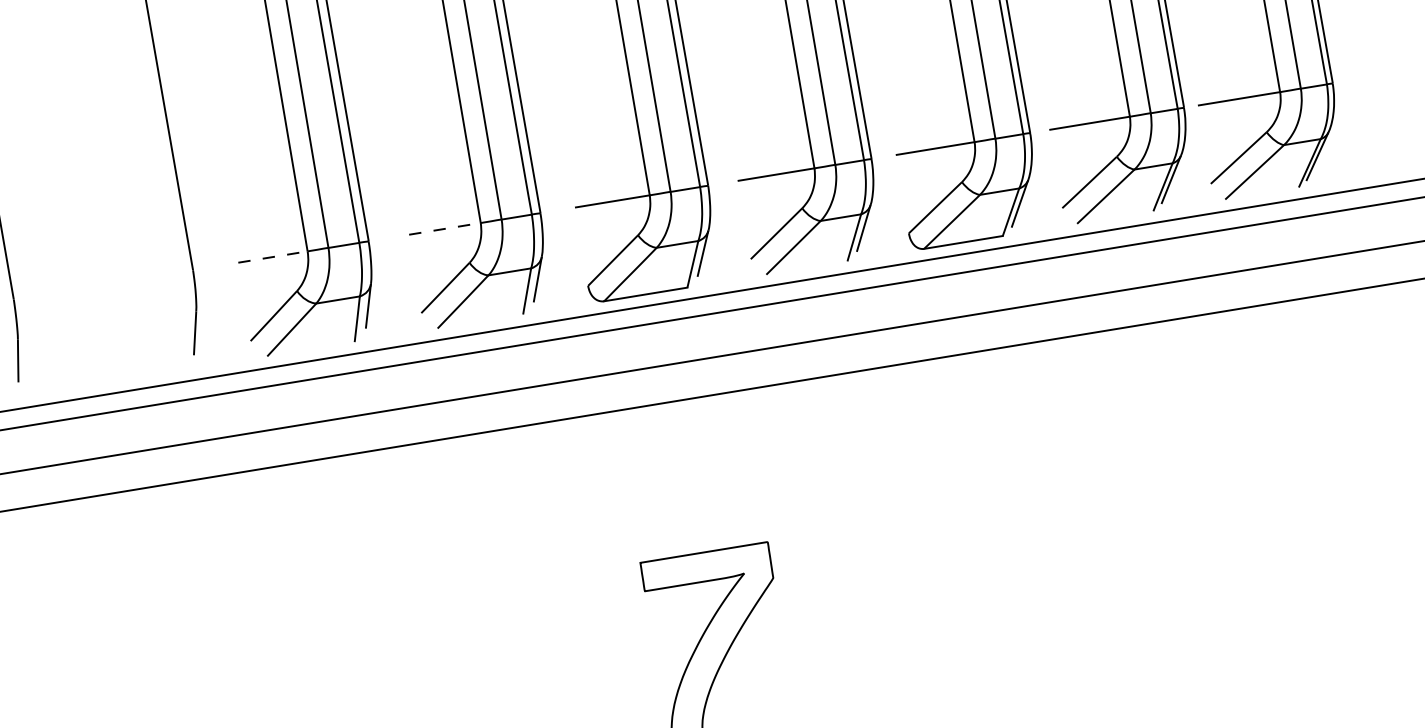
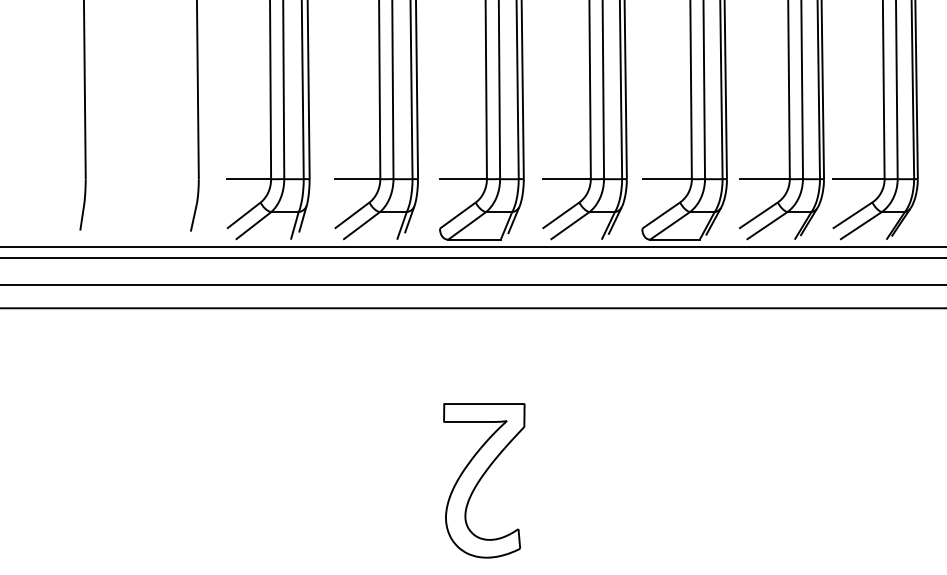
line: (444, 229) -> (357, 179), dashed -> solid
line: (273, 257) -> (249, 179), dashed -> solid

